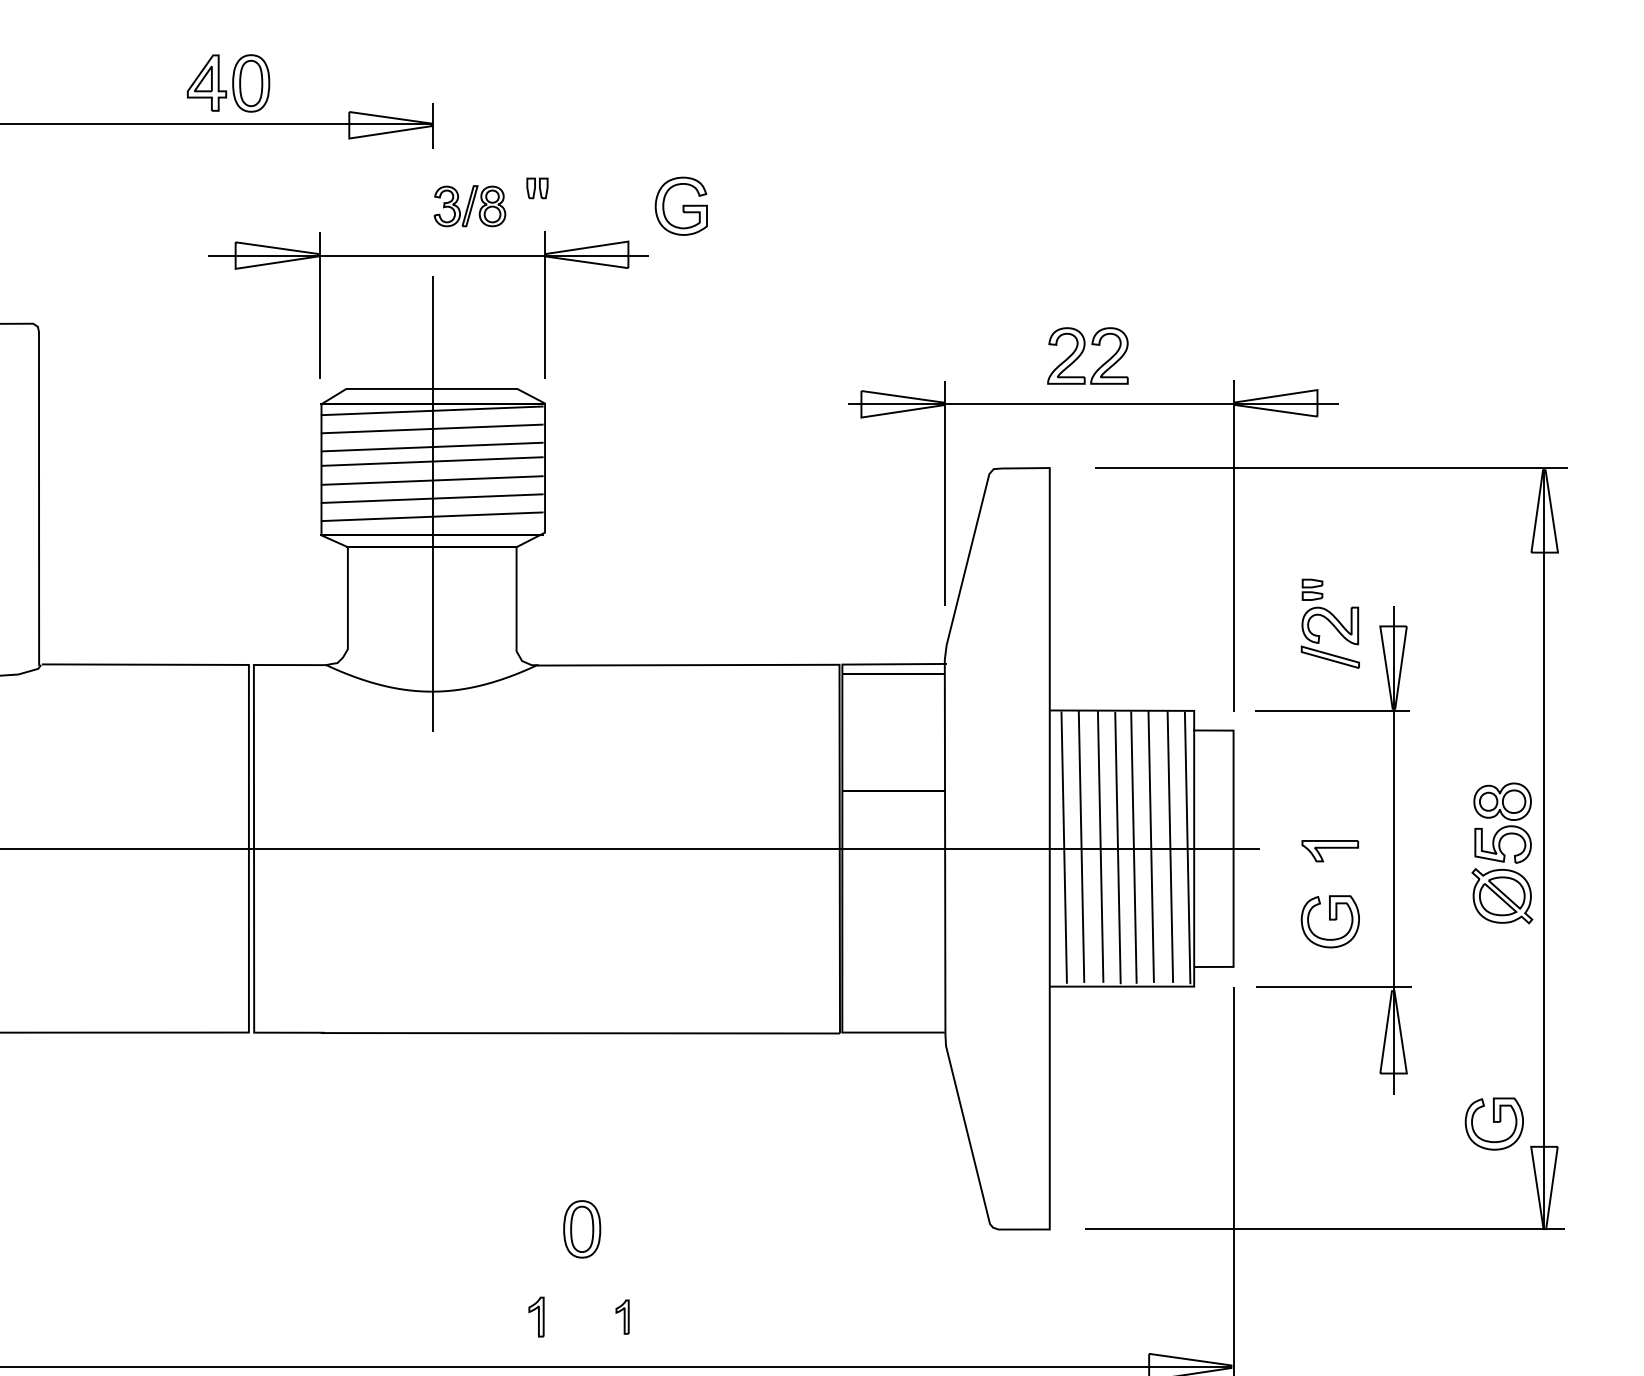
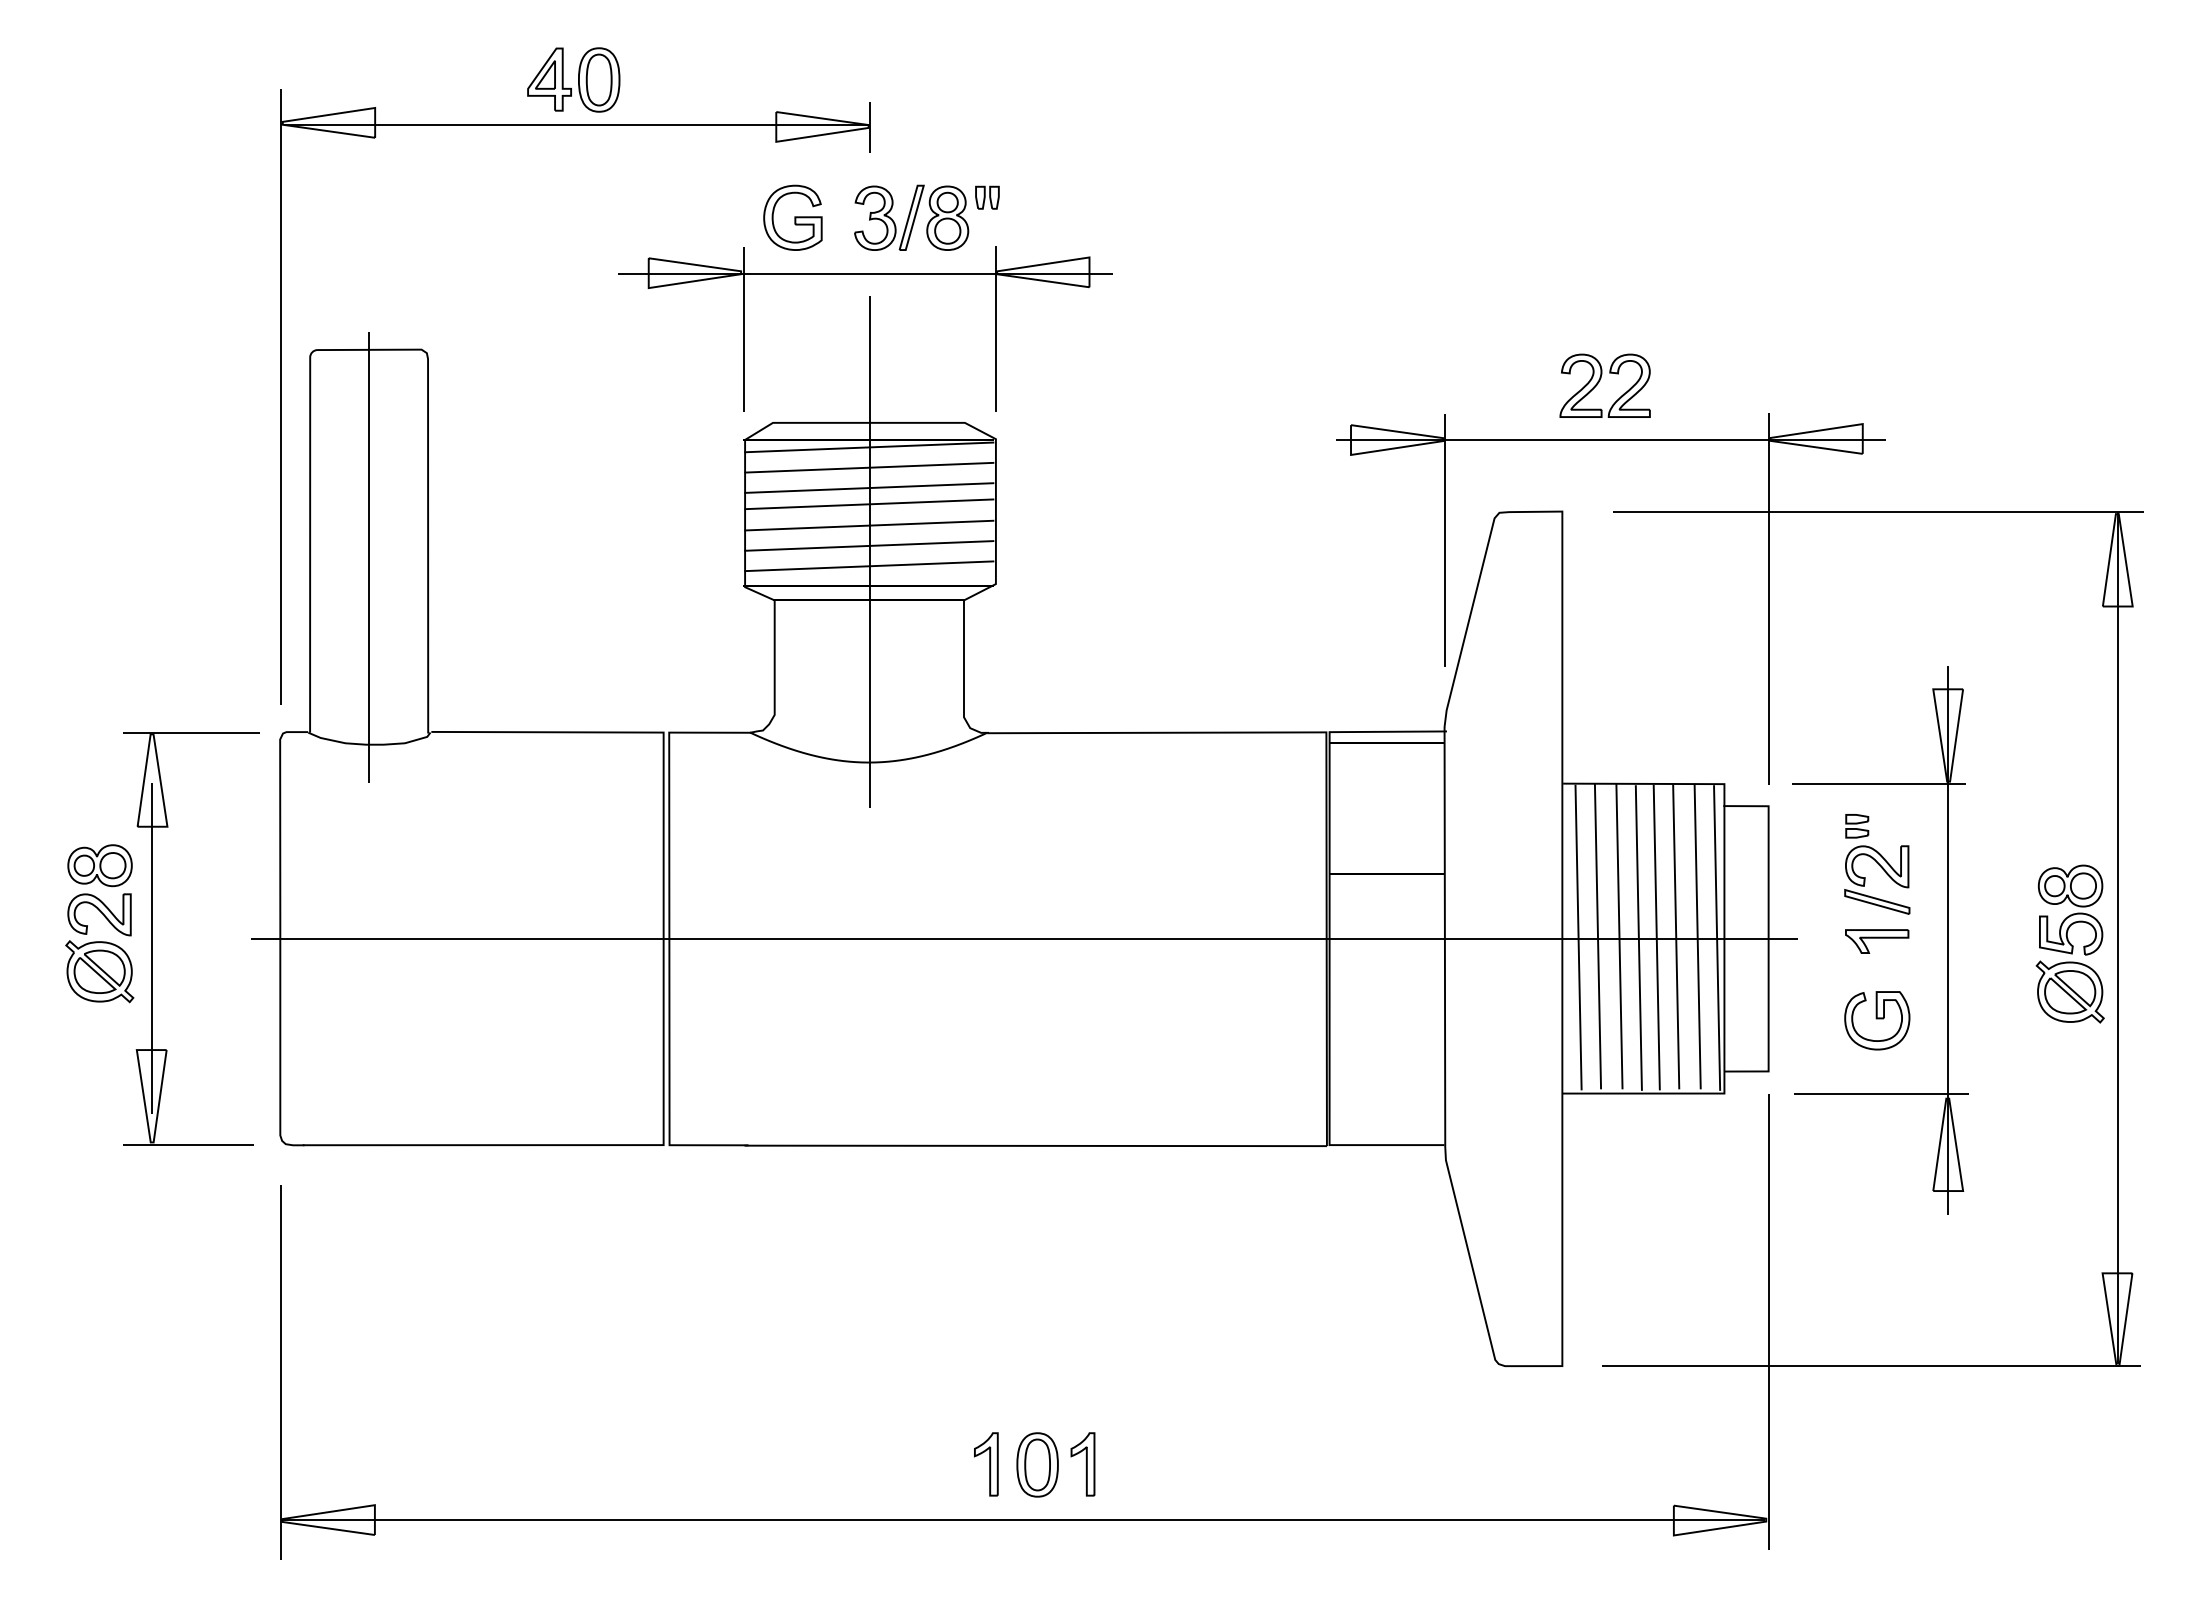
part: (228, 83) -> (573, 79), moved
part: (469, 205) -> (911, 217), size x1.43
part: (680, 205) -> (792, 217), moved
part: (1330, 623) -> (1877, 864), moved
part: (1494, 1123) -> (2061, 1247), removed
part: (582, 1228) -> (1037, 1464), moved
part: (536, 1317) -> (986, 1464), size x1.43
part: (622, 1317) -> (1082, 1464), size x1.67

